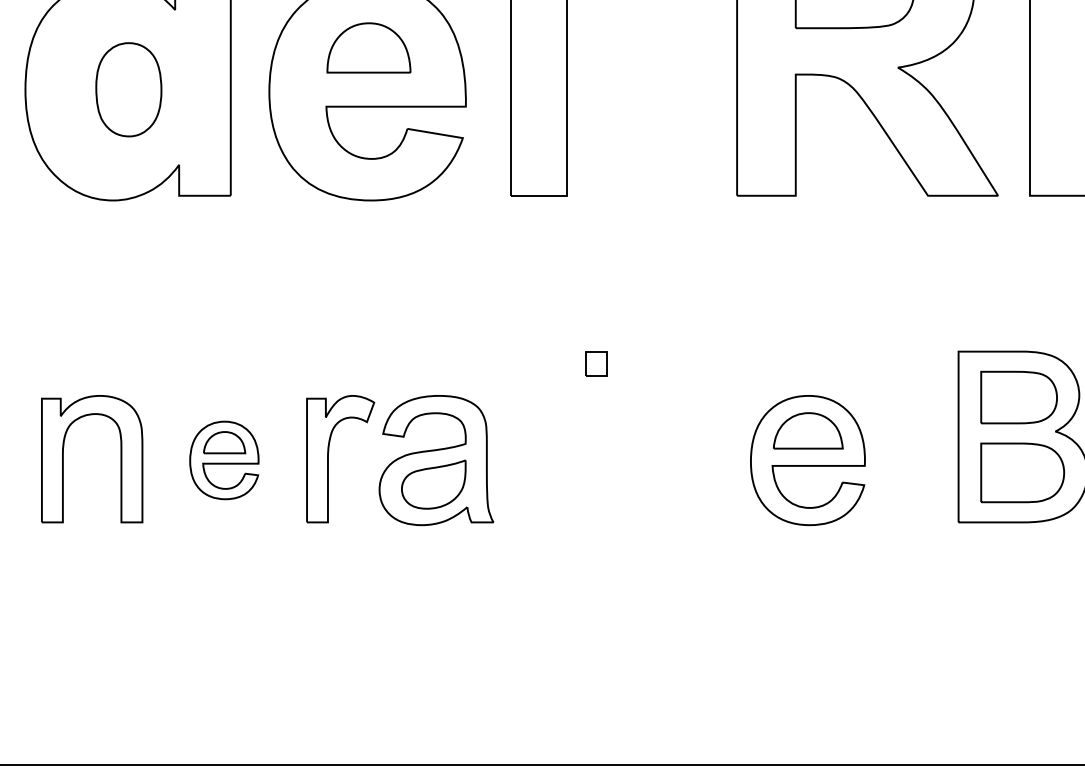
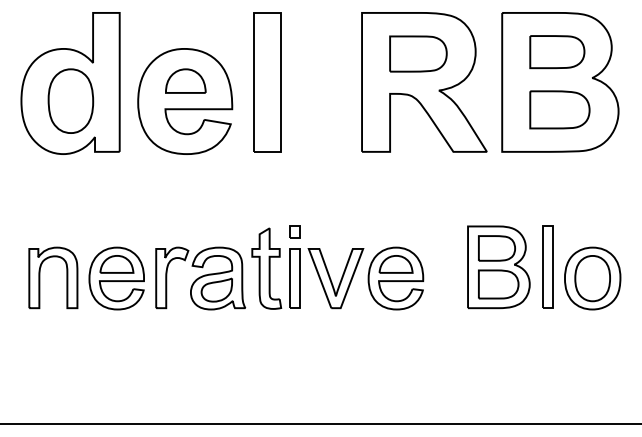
part: (127, 88) -> (70, 100), size x1.43
part: (608, 439) -> (300, 268), added
part: (224, 460) -> (116, 278), size x1.67

